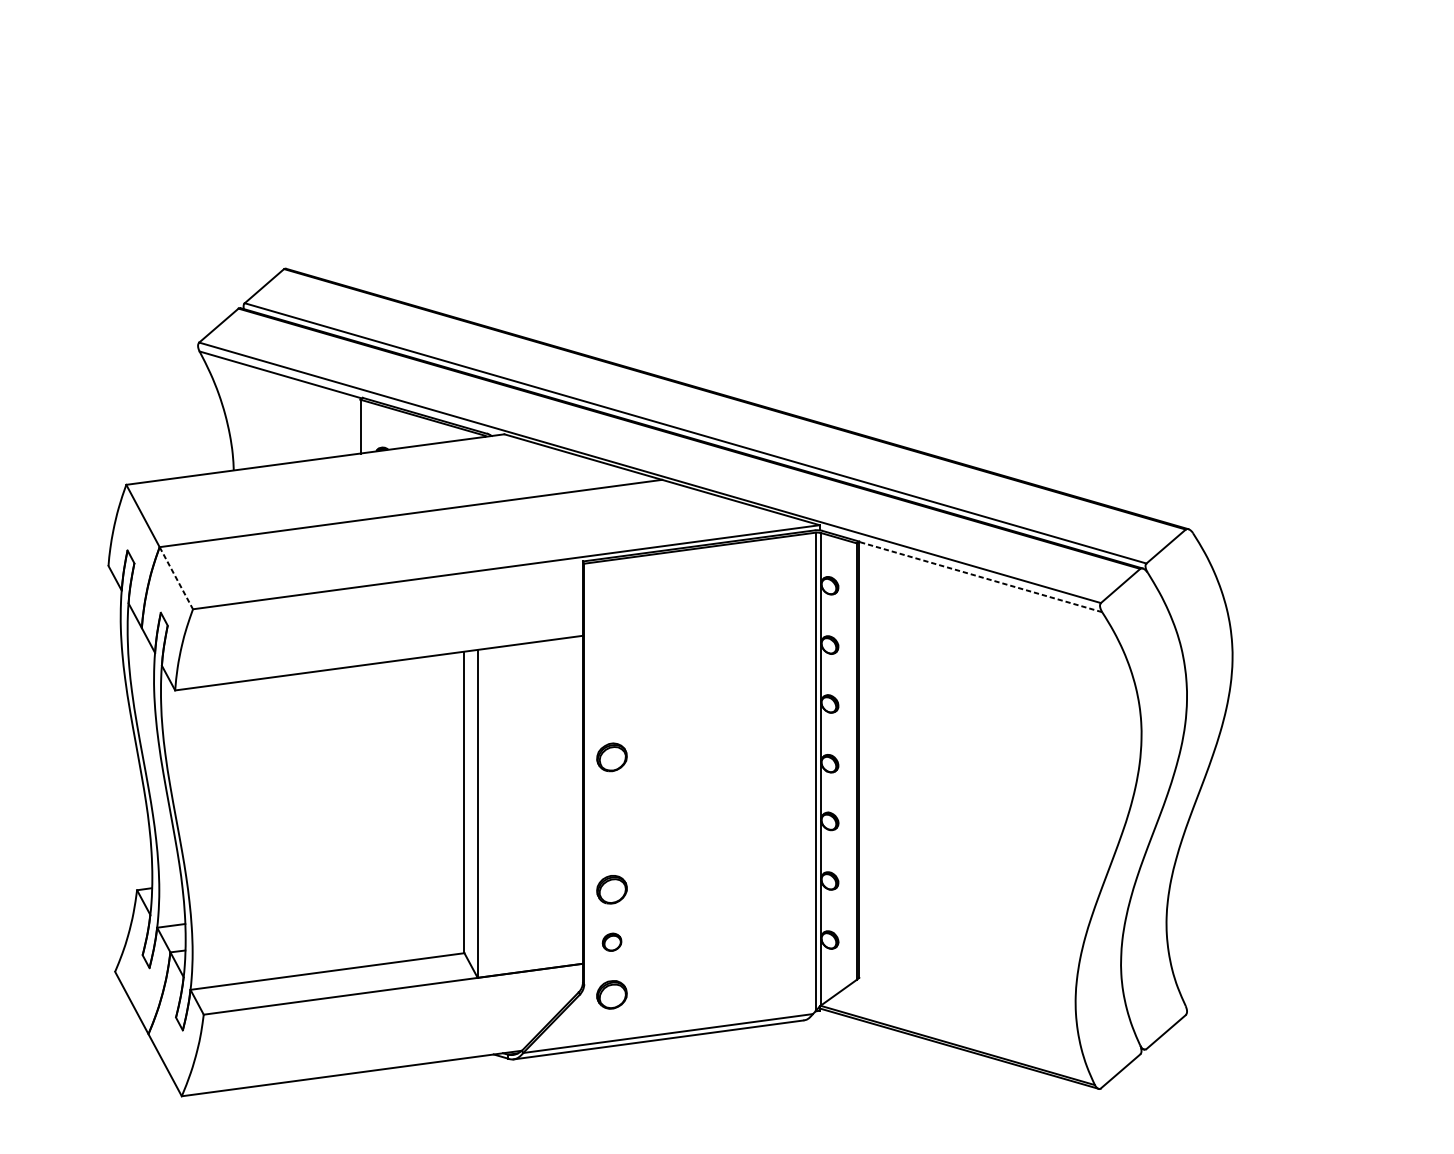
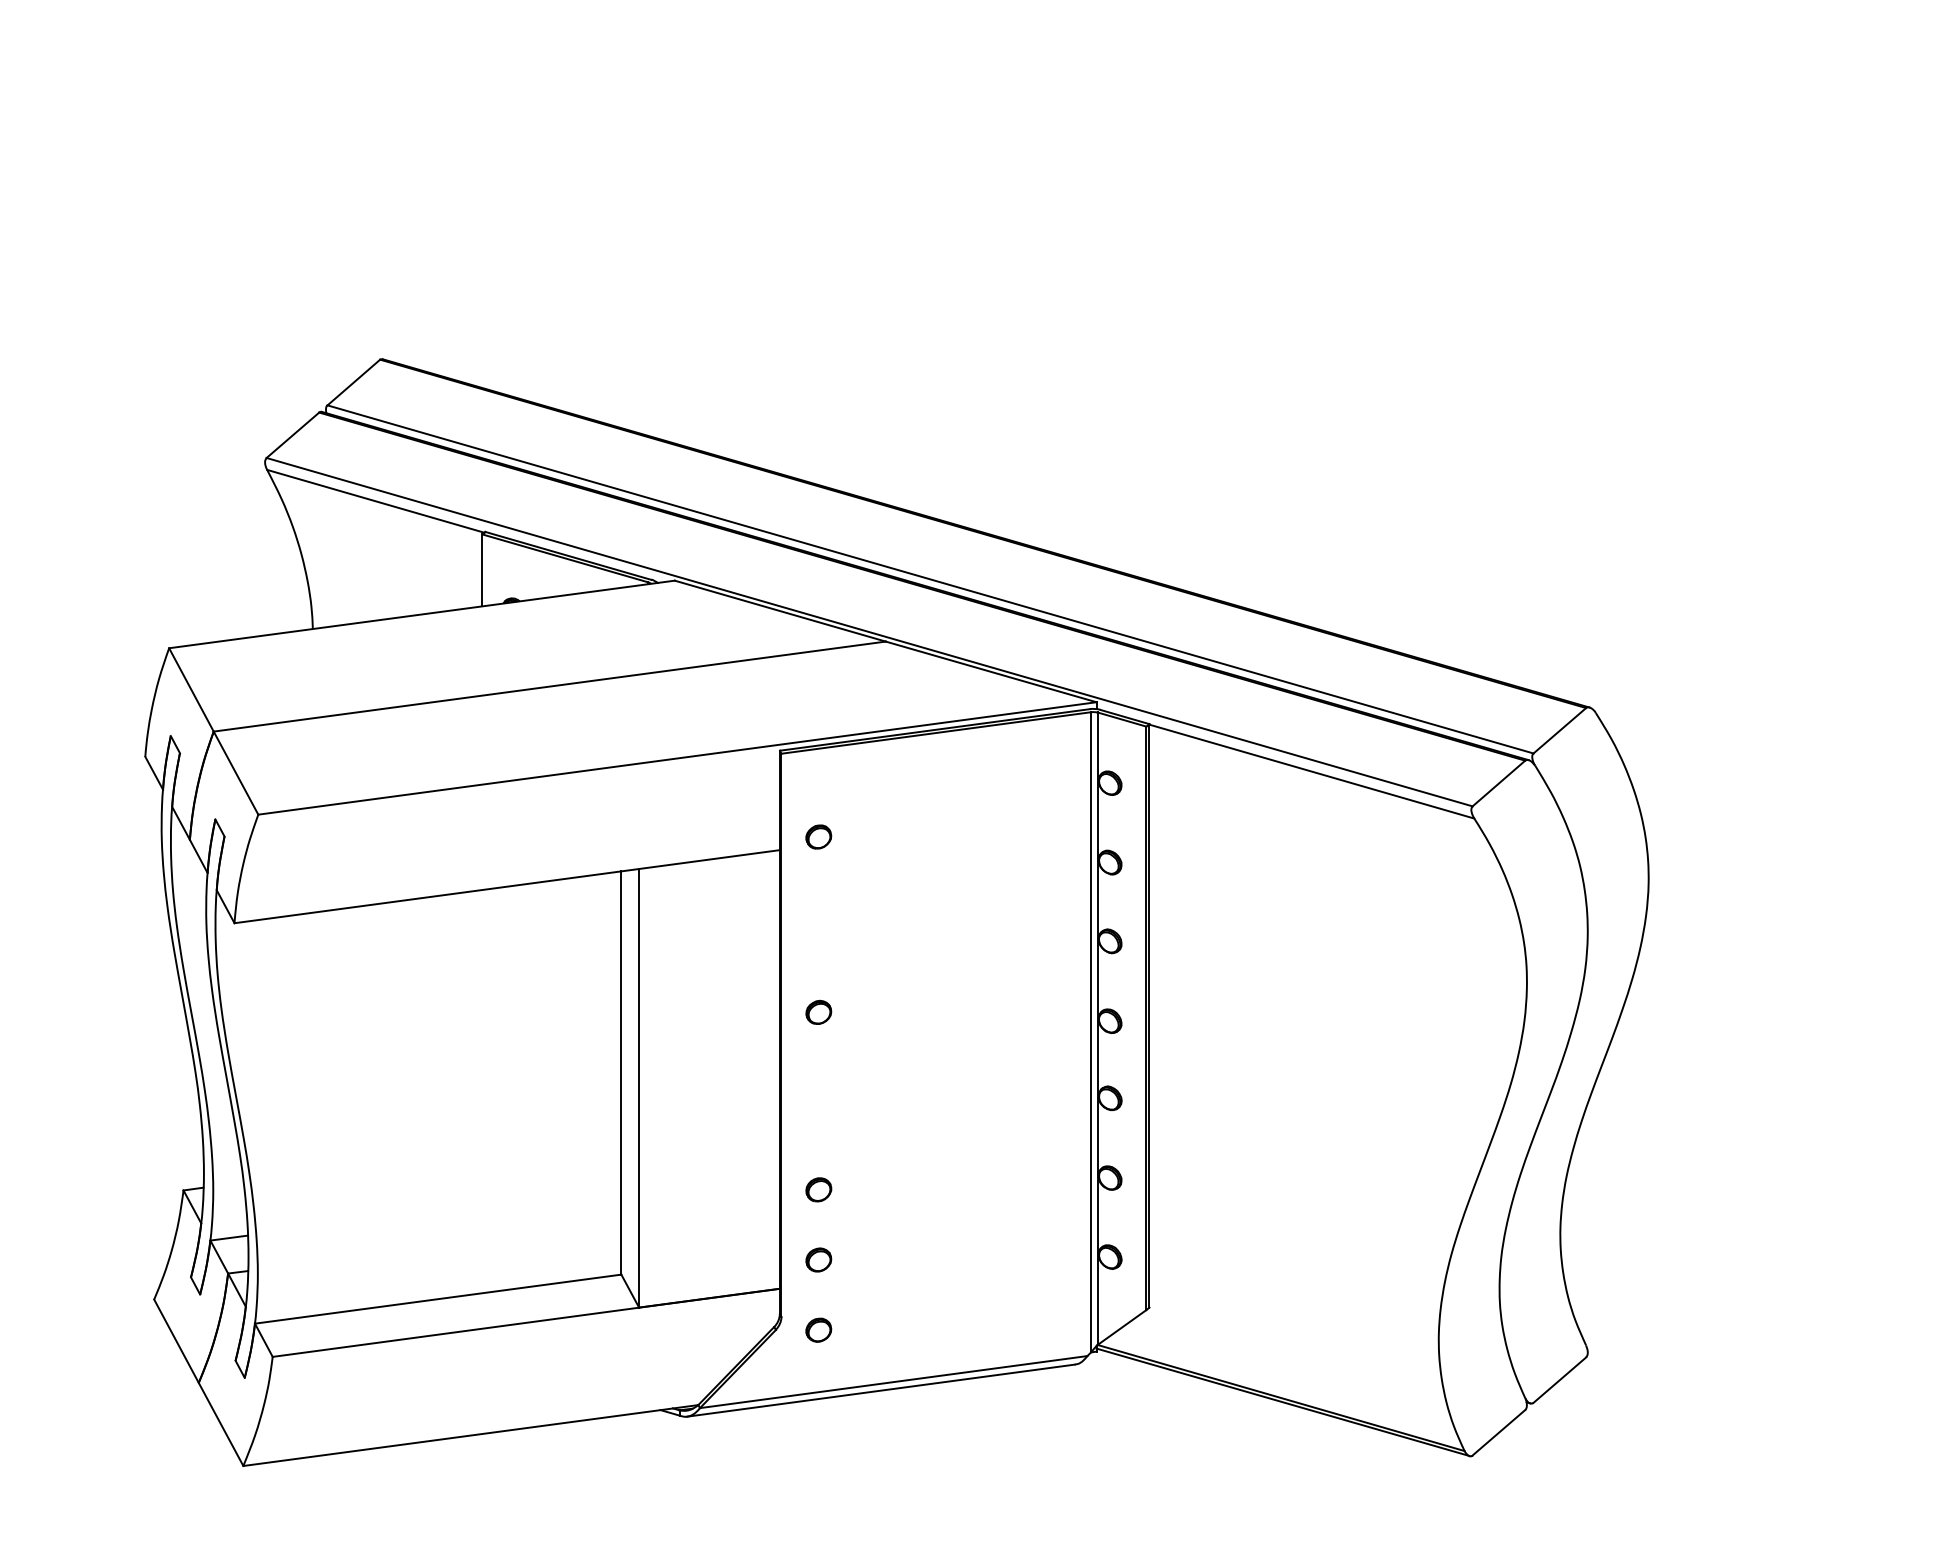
line: (980, 577) -> (1311, 771), dashed -> solid
line: (176, 578) -> (236, 773), dashed -> solid
part: (611, 625) -> (818, 836), added
part: (611, 756) -> (818, 1011), size x0.62
part: (611, 889) -> (818, 1189), size x0.62
part: (611, 994) -> (818, 1329), size x0.62

